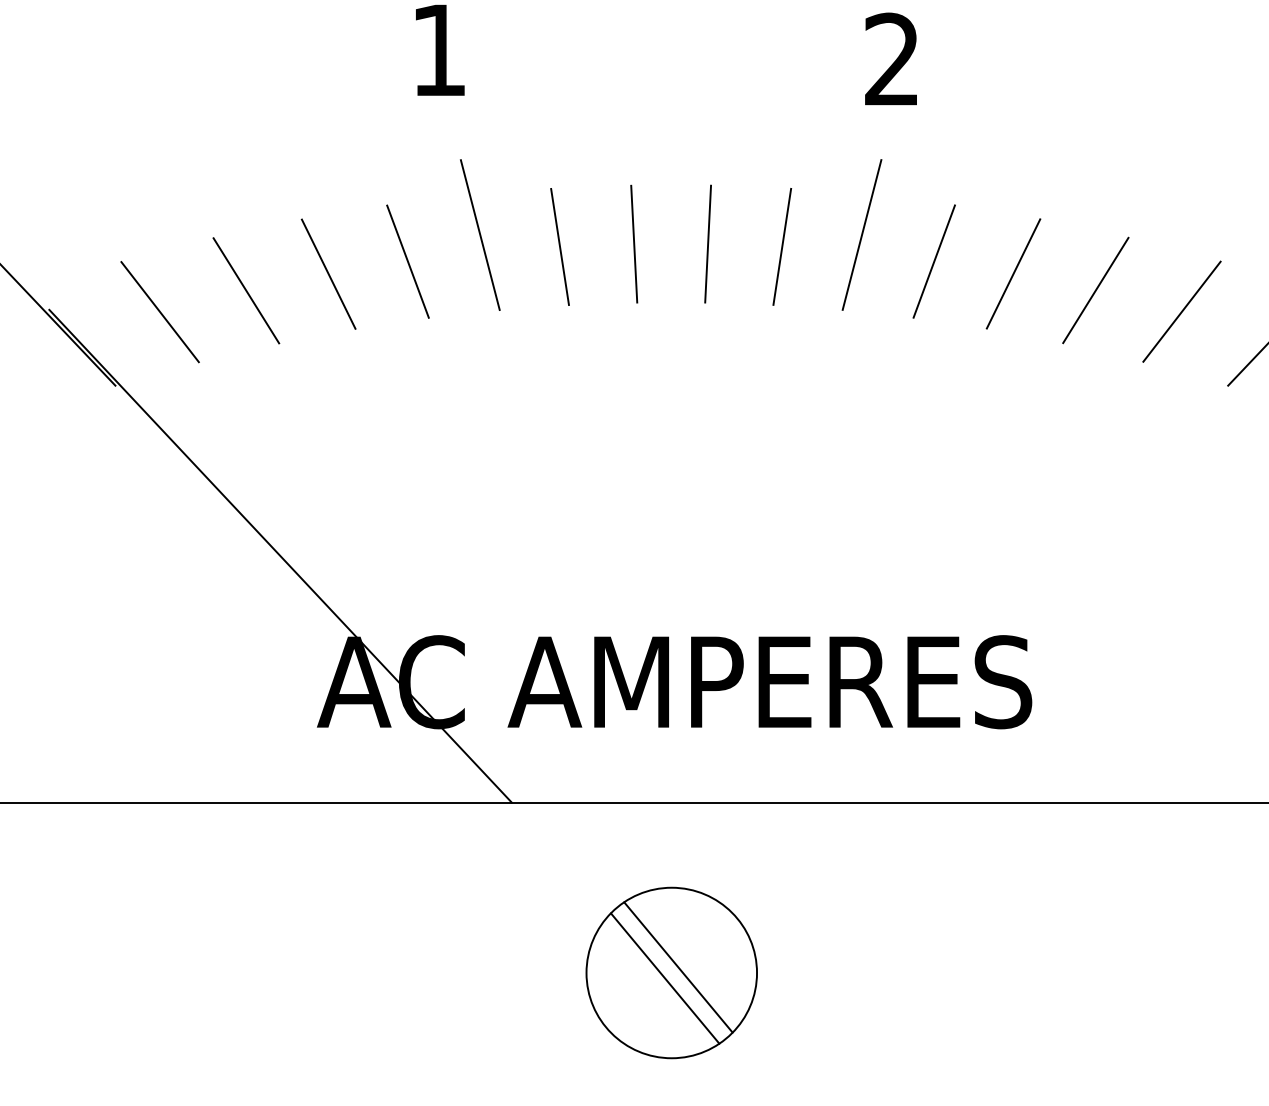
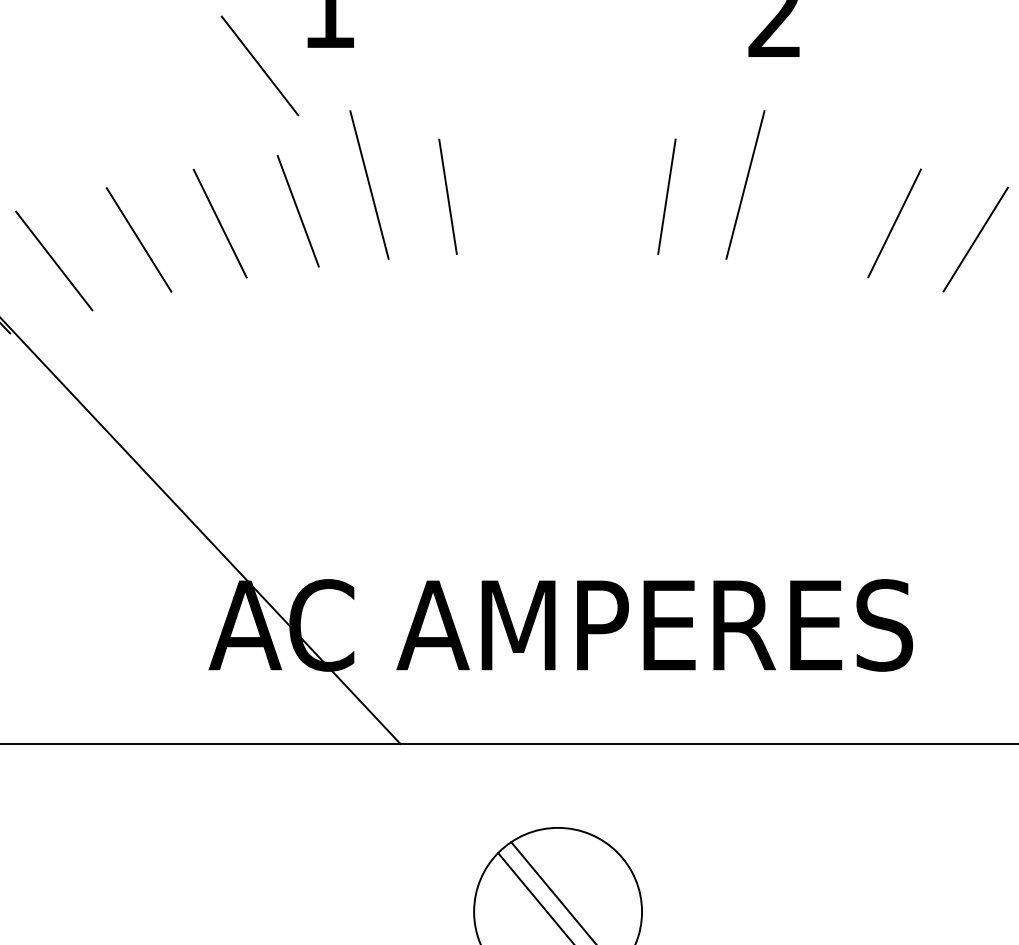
line: (368, 114) -> (259, 66), added
line: (634, 243) -> (521, 193), removed
line: (708, 243) -> (594, 193), removed
line: (933, 261) -> (815, 211), removed

